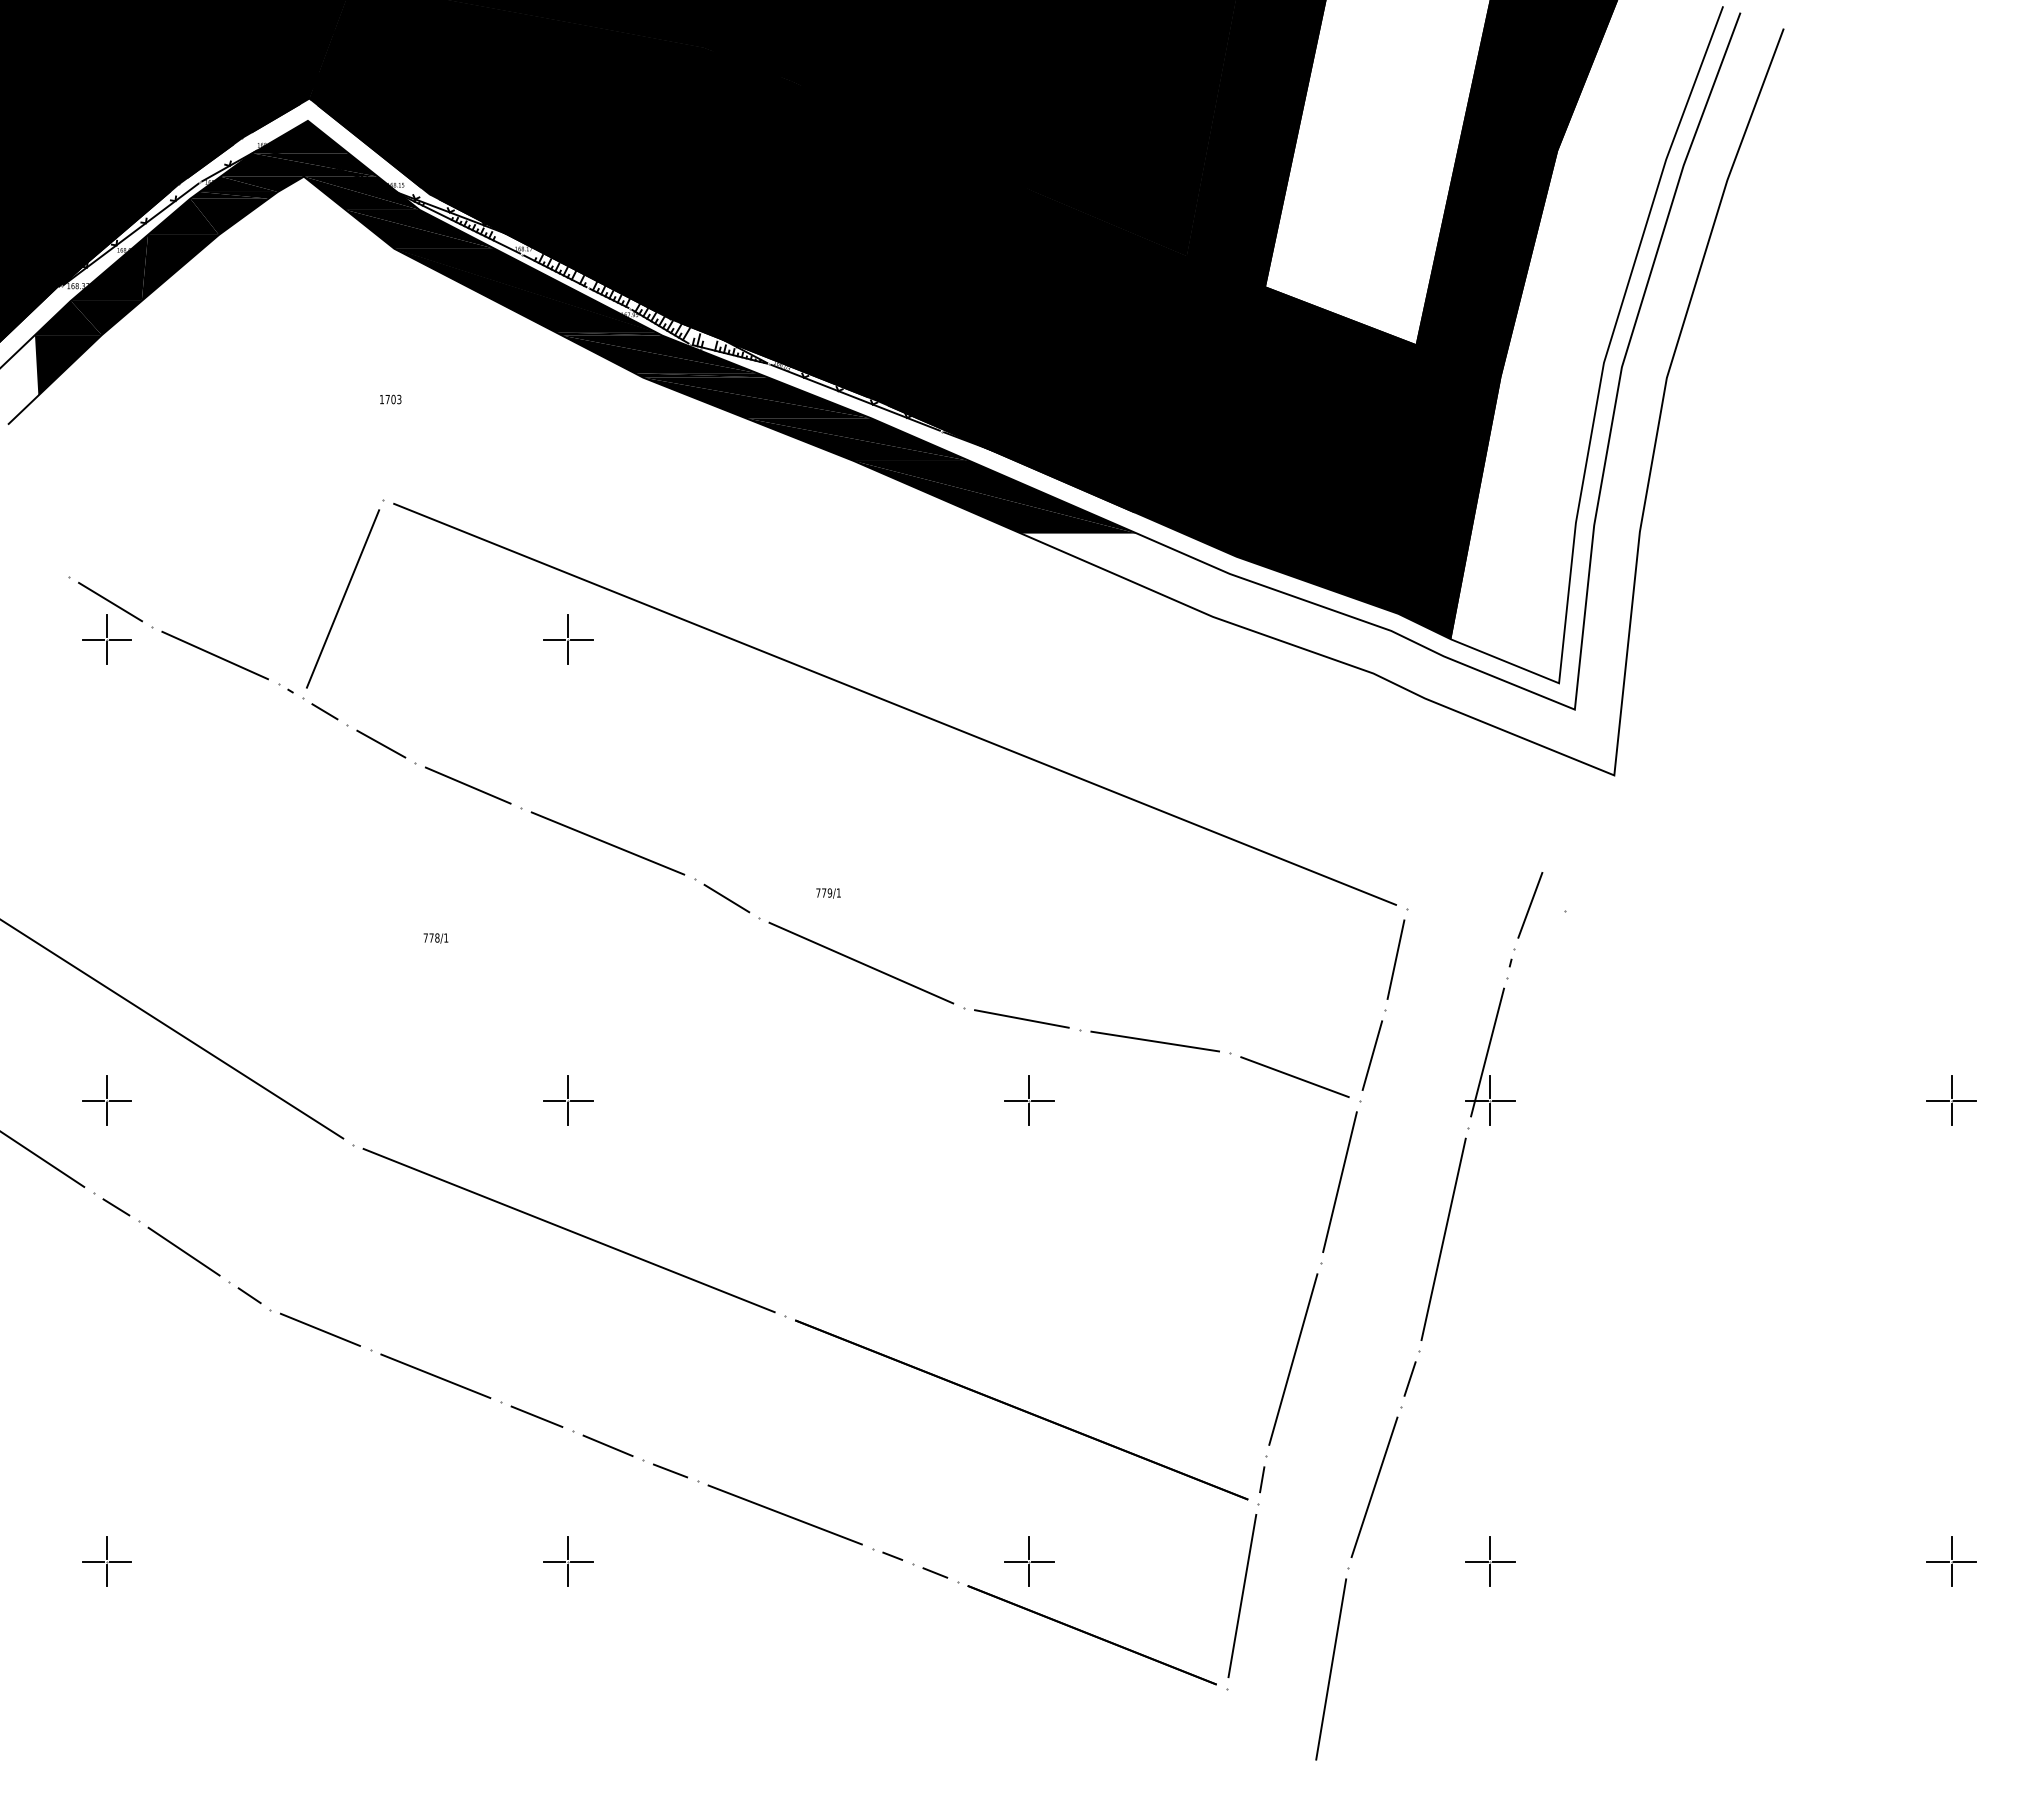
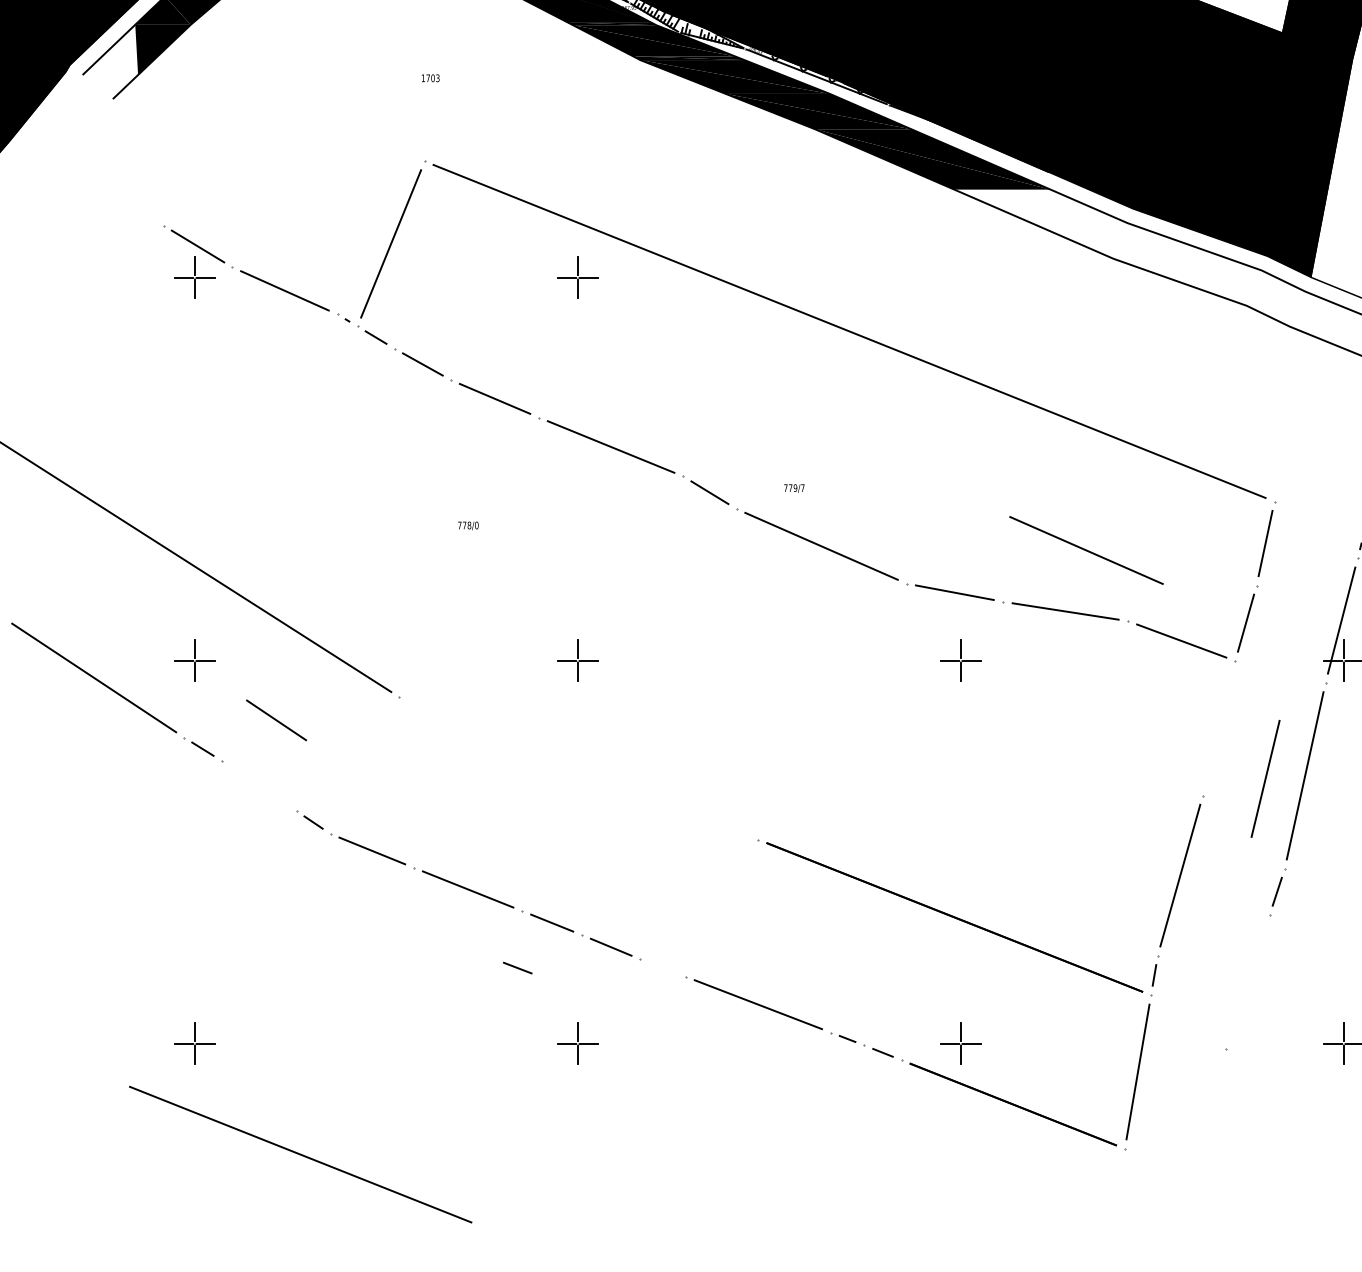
text: (838, 892) -> (802, 487), 779/1 -> 779/7
text: (446, 937) -> (477, 525), 778/1 -> 778/0
line: (1180, 967) -> (1086, 549), added
line: (1339, 1181) -> (1265, 778), moved
line: (568, 1230) -> (300, 1154), moved
line: (183, 1251) -> (276, 720), moved
line: (670, 1470) -> (517, 967), moved
line: (1374, 1487) -> (1247, 981), removed
line: (1331, 1669) -> (1212, 1132), removed

